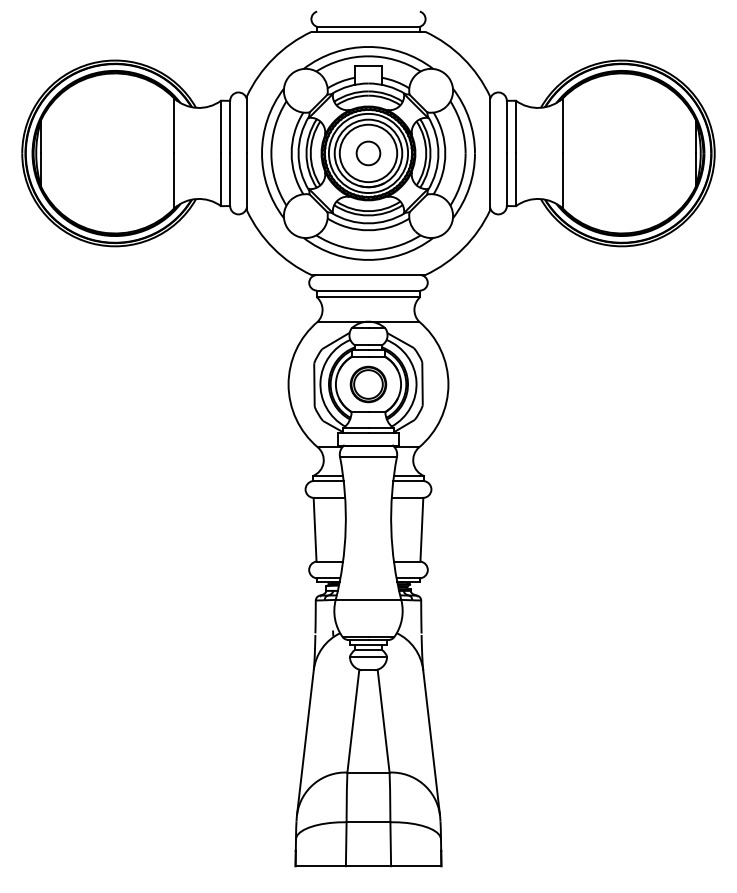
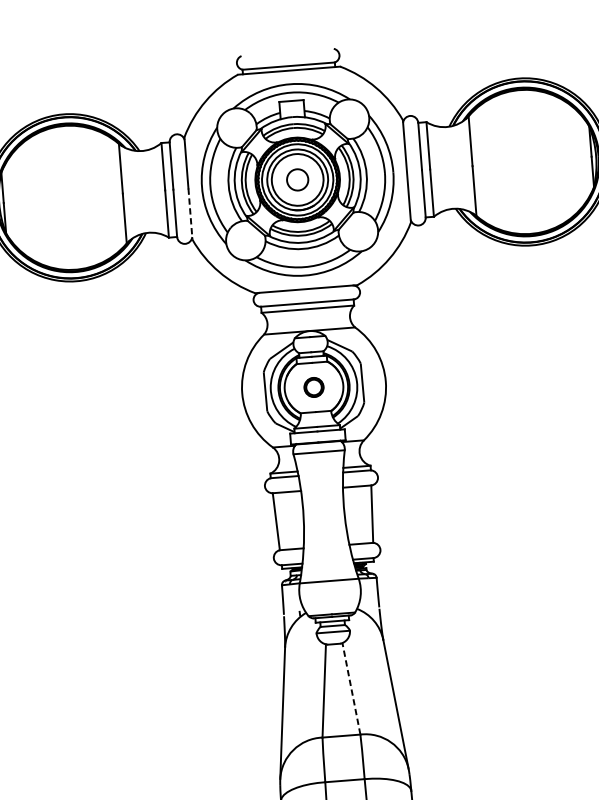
line: (246, 182) -> (190, 214), solid -> dashed
part: (368, 384) -> (314, 387), size x0.6
line: (383, 721) -> (351, 689), solid -> dashed

